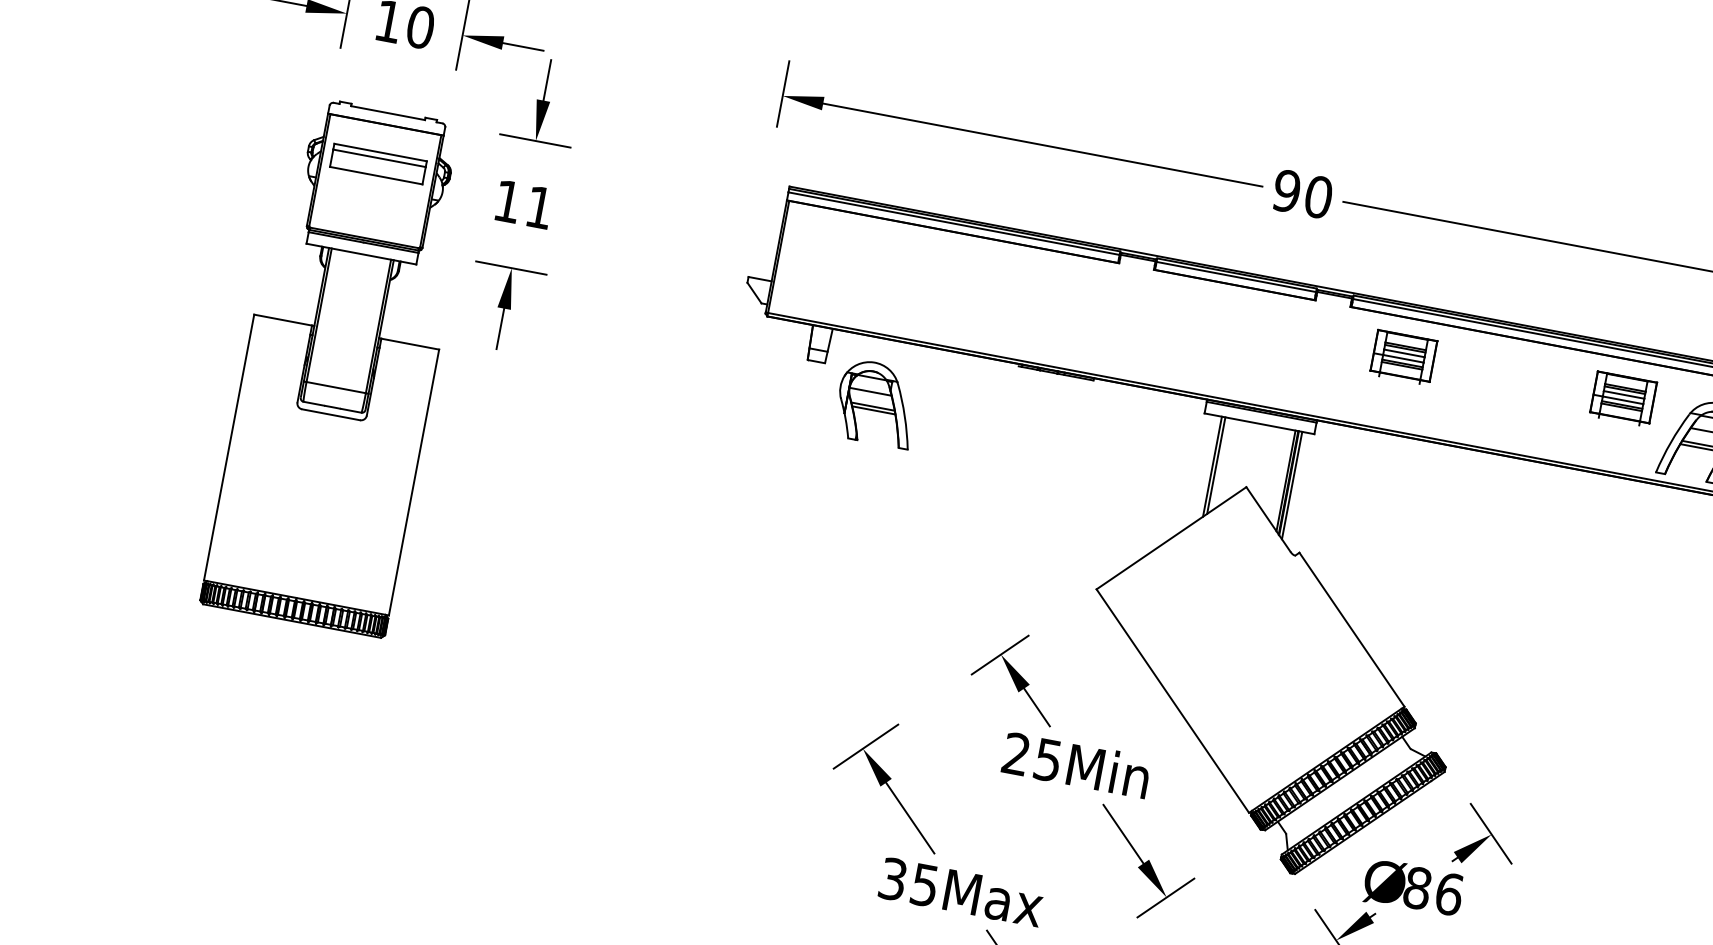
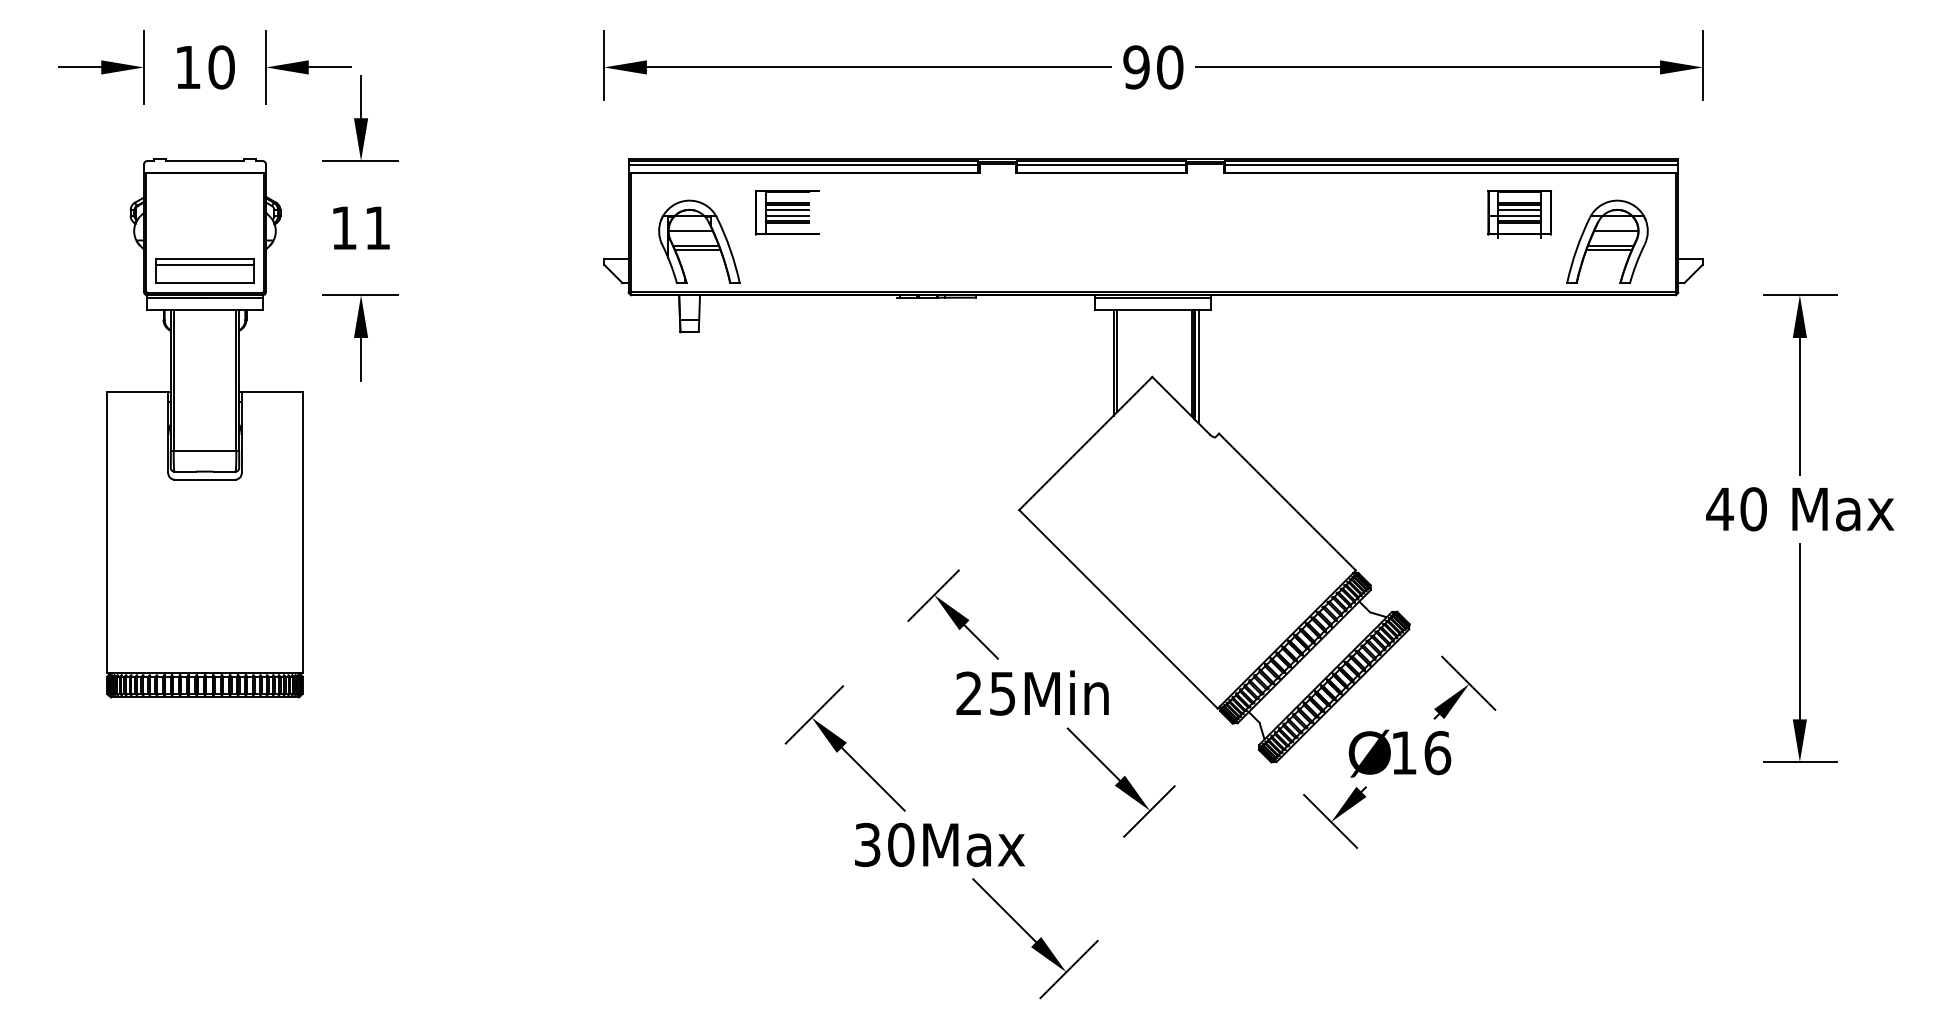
part: (378, 163) -> (204, 270), moved
part: (929, 265) -> (786, 212), added
part: (1403, 357) -> (1287, 214), removed
part: (877, 403) -> (699, 241), moved
text: (925, 884) -> (901, 844), 35Max -> 30Max
text: (1418, 887) -> (1404, 752), 86 -> 16

